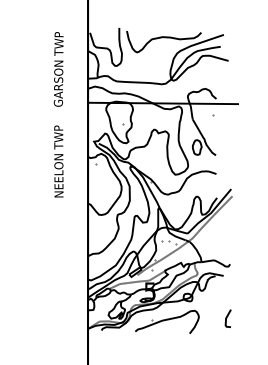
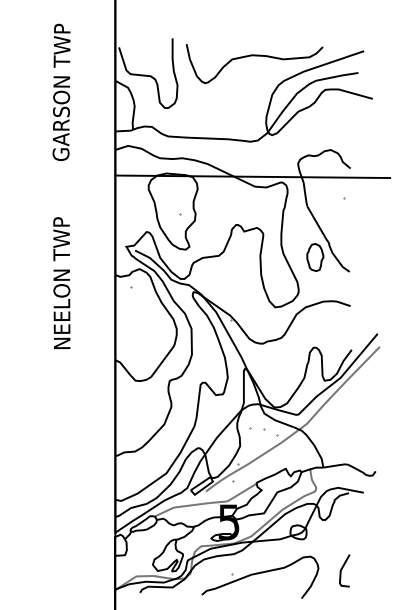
text: (58, 69) -> (61, 92), moved
line: (227, 318) -> (343, 570), moved

